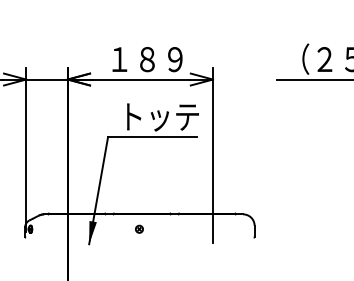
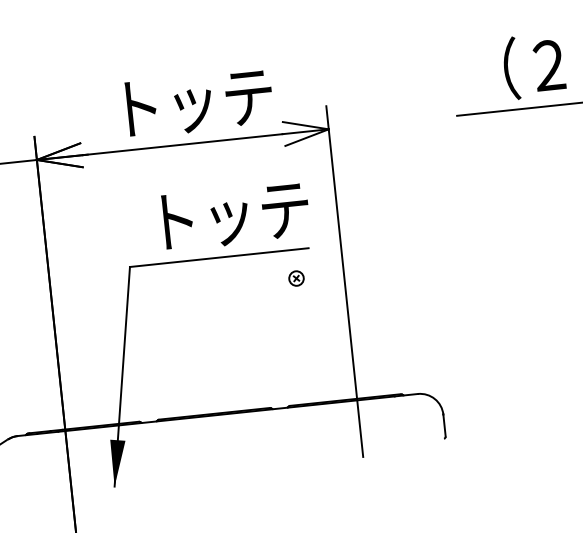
text: (149, 60) -> (197, 104), １８９ -> トッテ
part: (139, 228) -> (296, 276), moved

